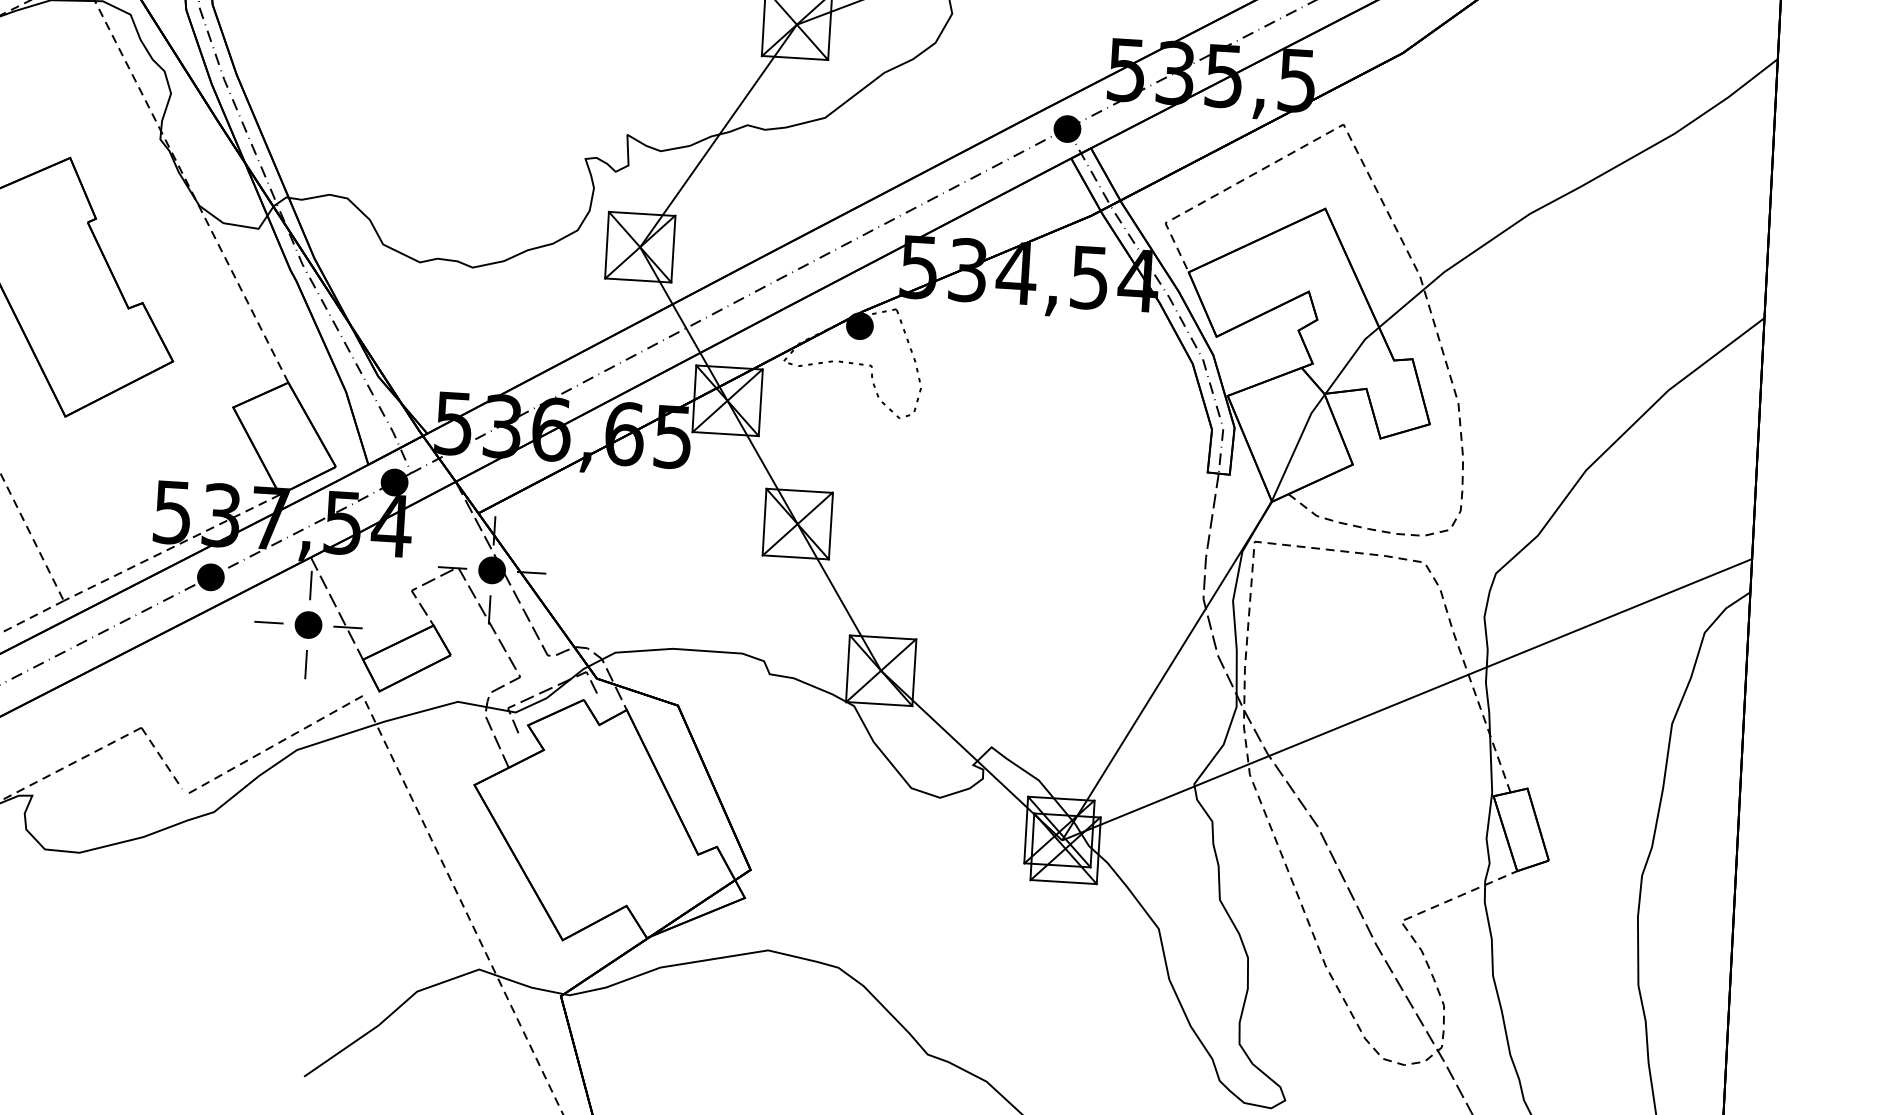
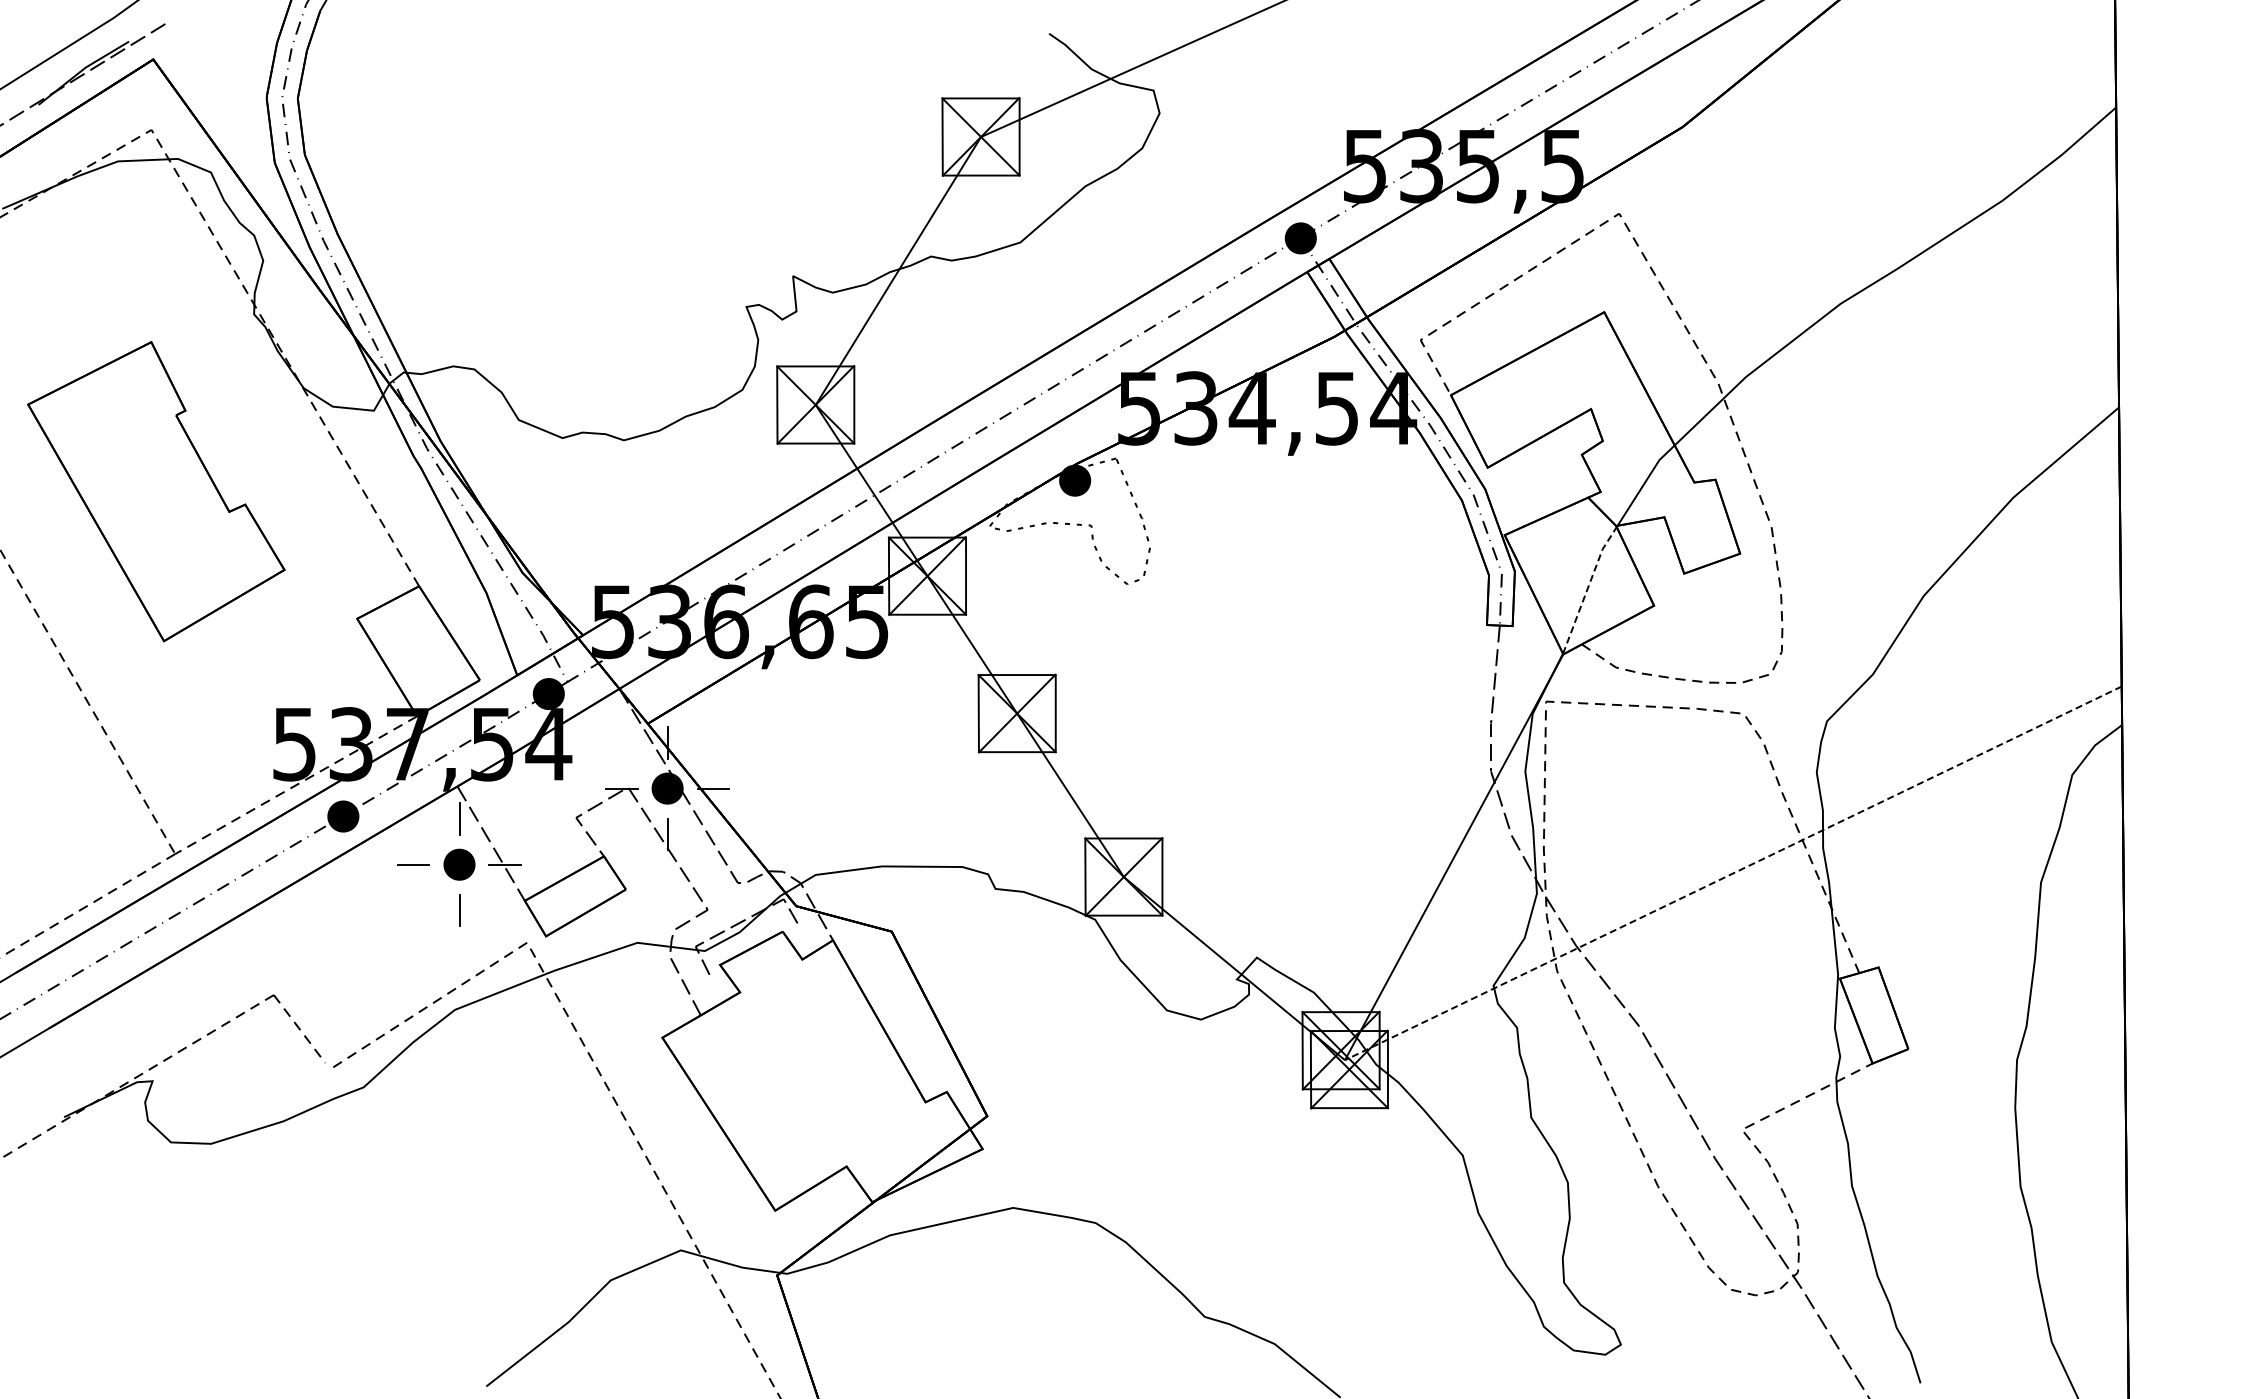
line: (1296, 447) -> (1587, 589), solid -> dashed
line: (1407, 699) -> (1733, 873), solid -> dashed

